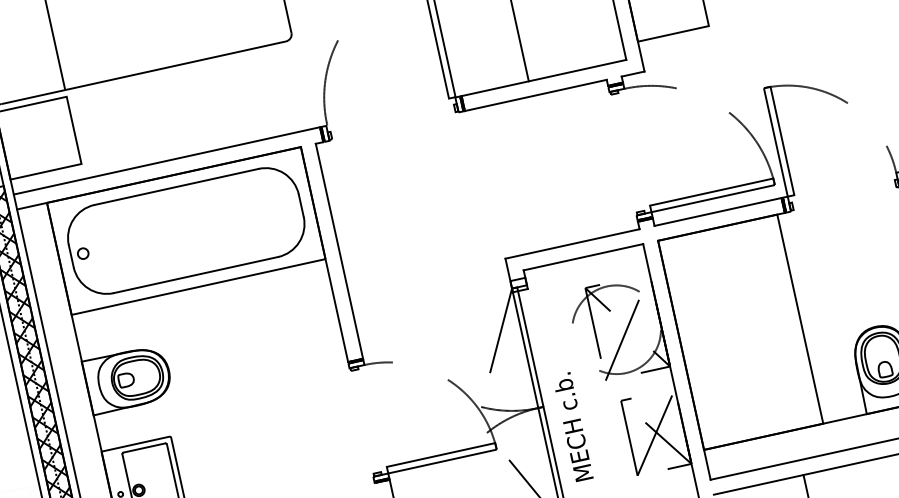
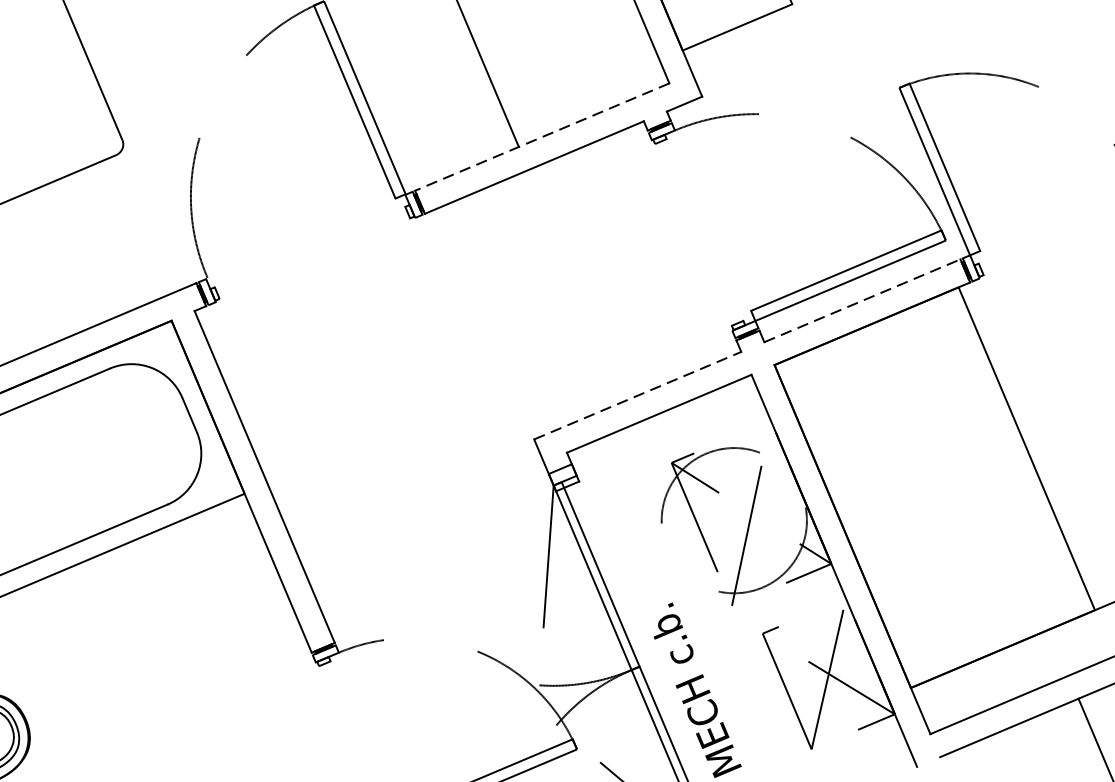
line: (543, 78) -> (541, 138), solid -> dashed
line: (718, 211) -> (863, 299), solid -> dashed
line: (572, 243) -> (637, 394), solid -> dashed

